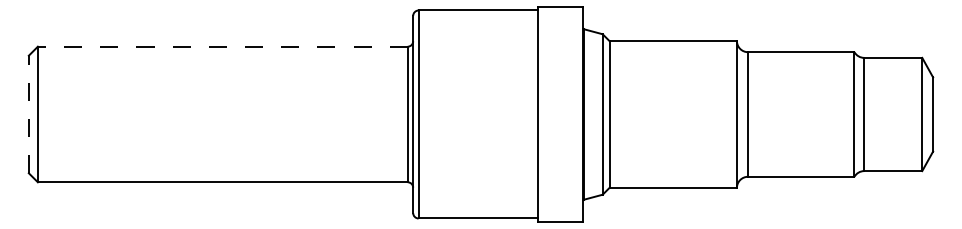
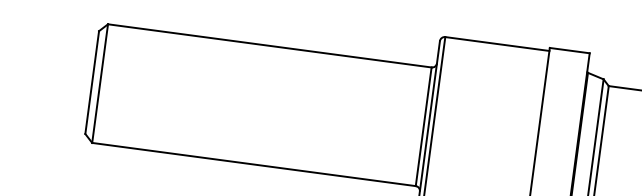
line: (222, 46) -> (269, 45), dashed -> solid
line: (28, 114) -> (91, 82), dashed -> solid

